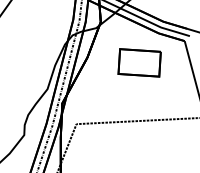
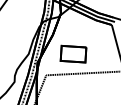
part: (139, 61) -> (73, 53), moved

